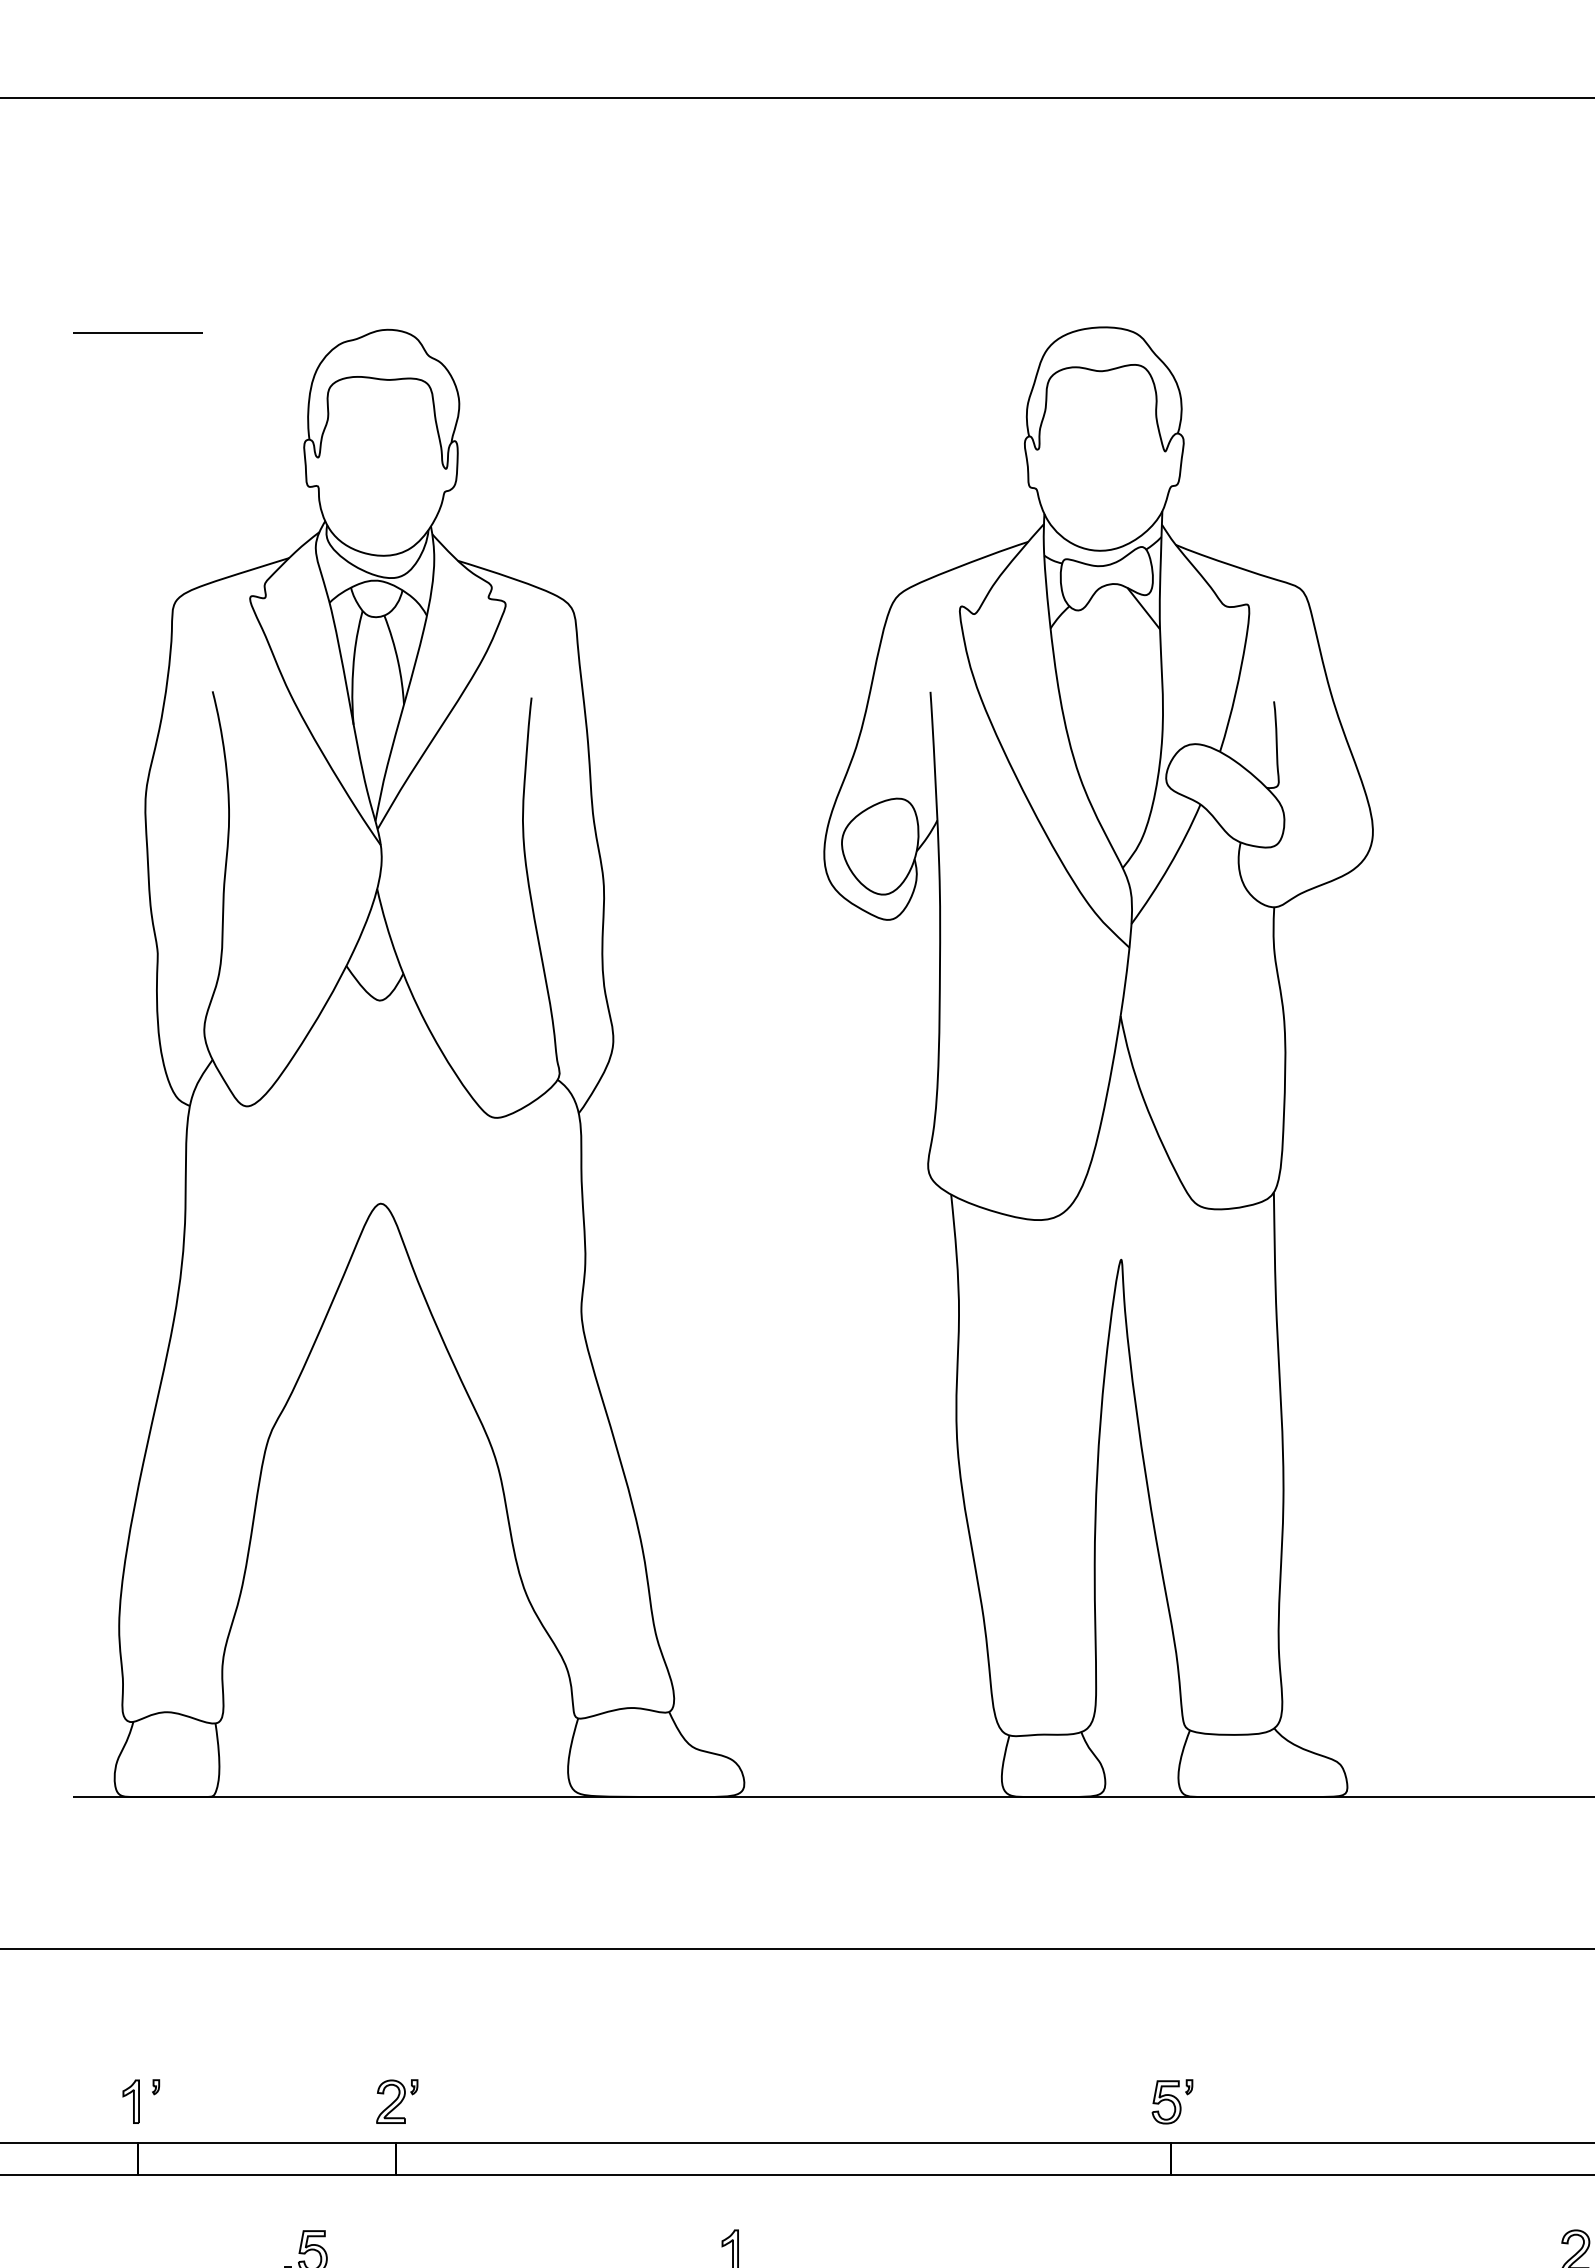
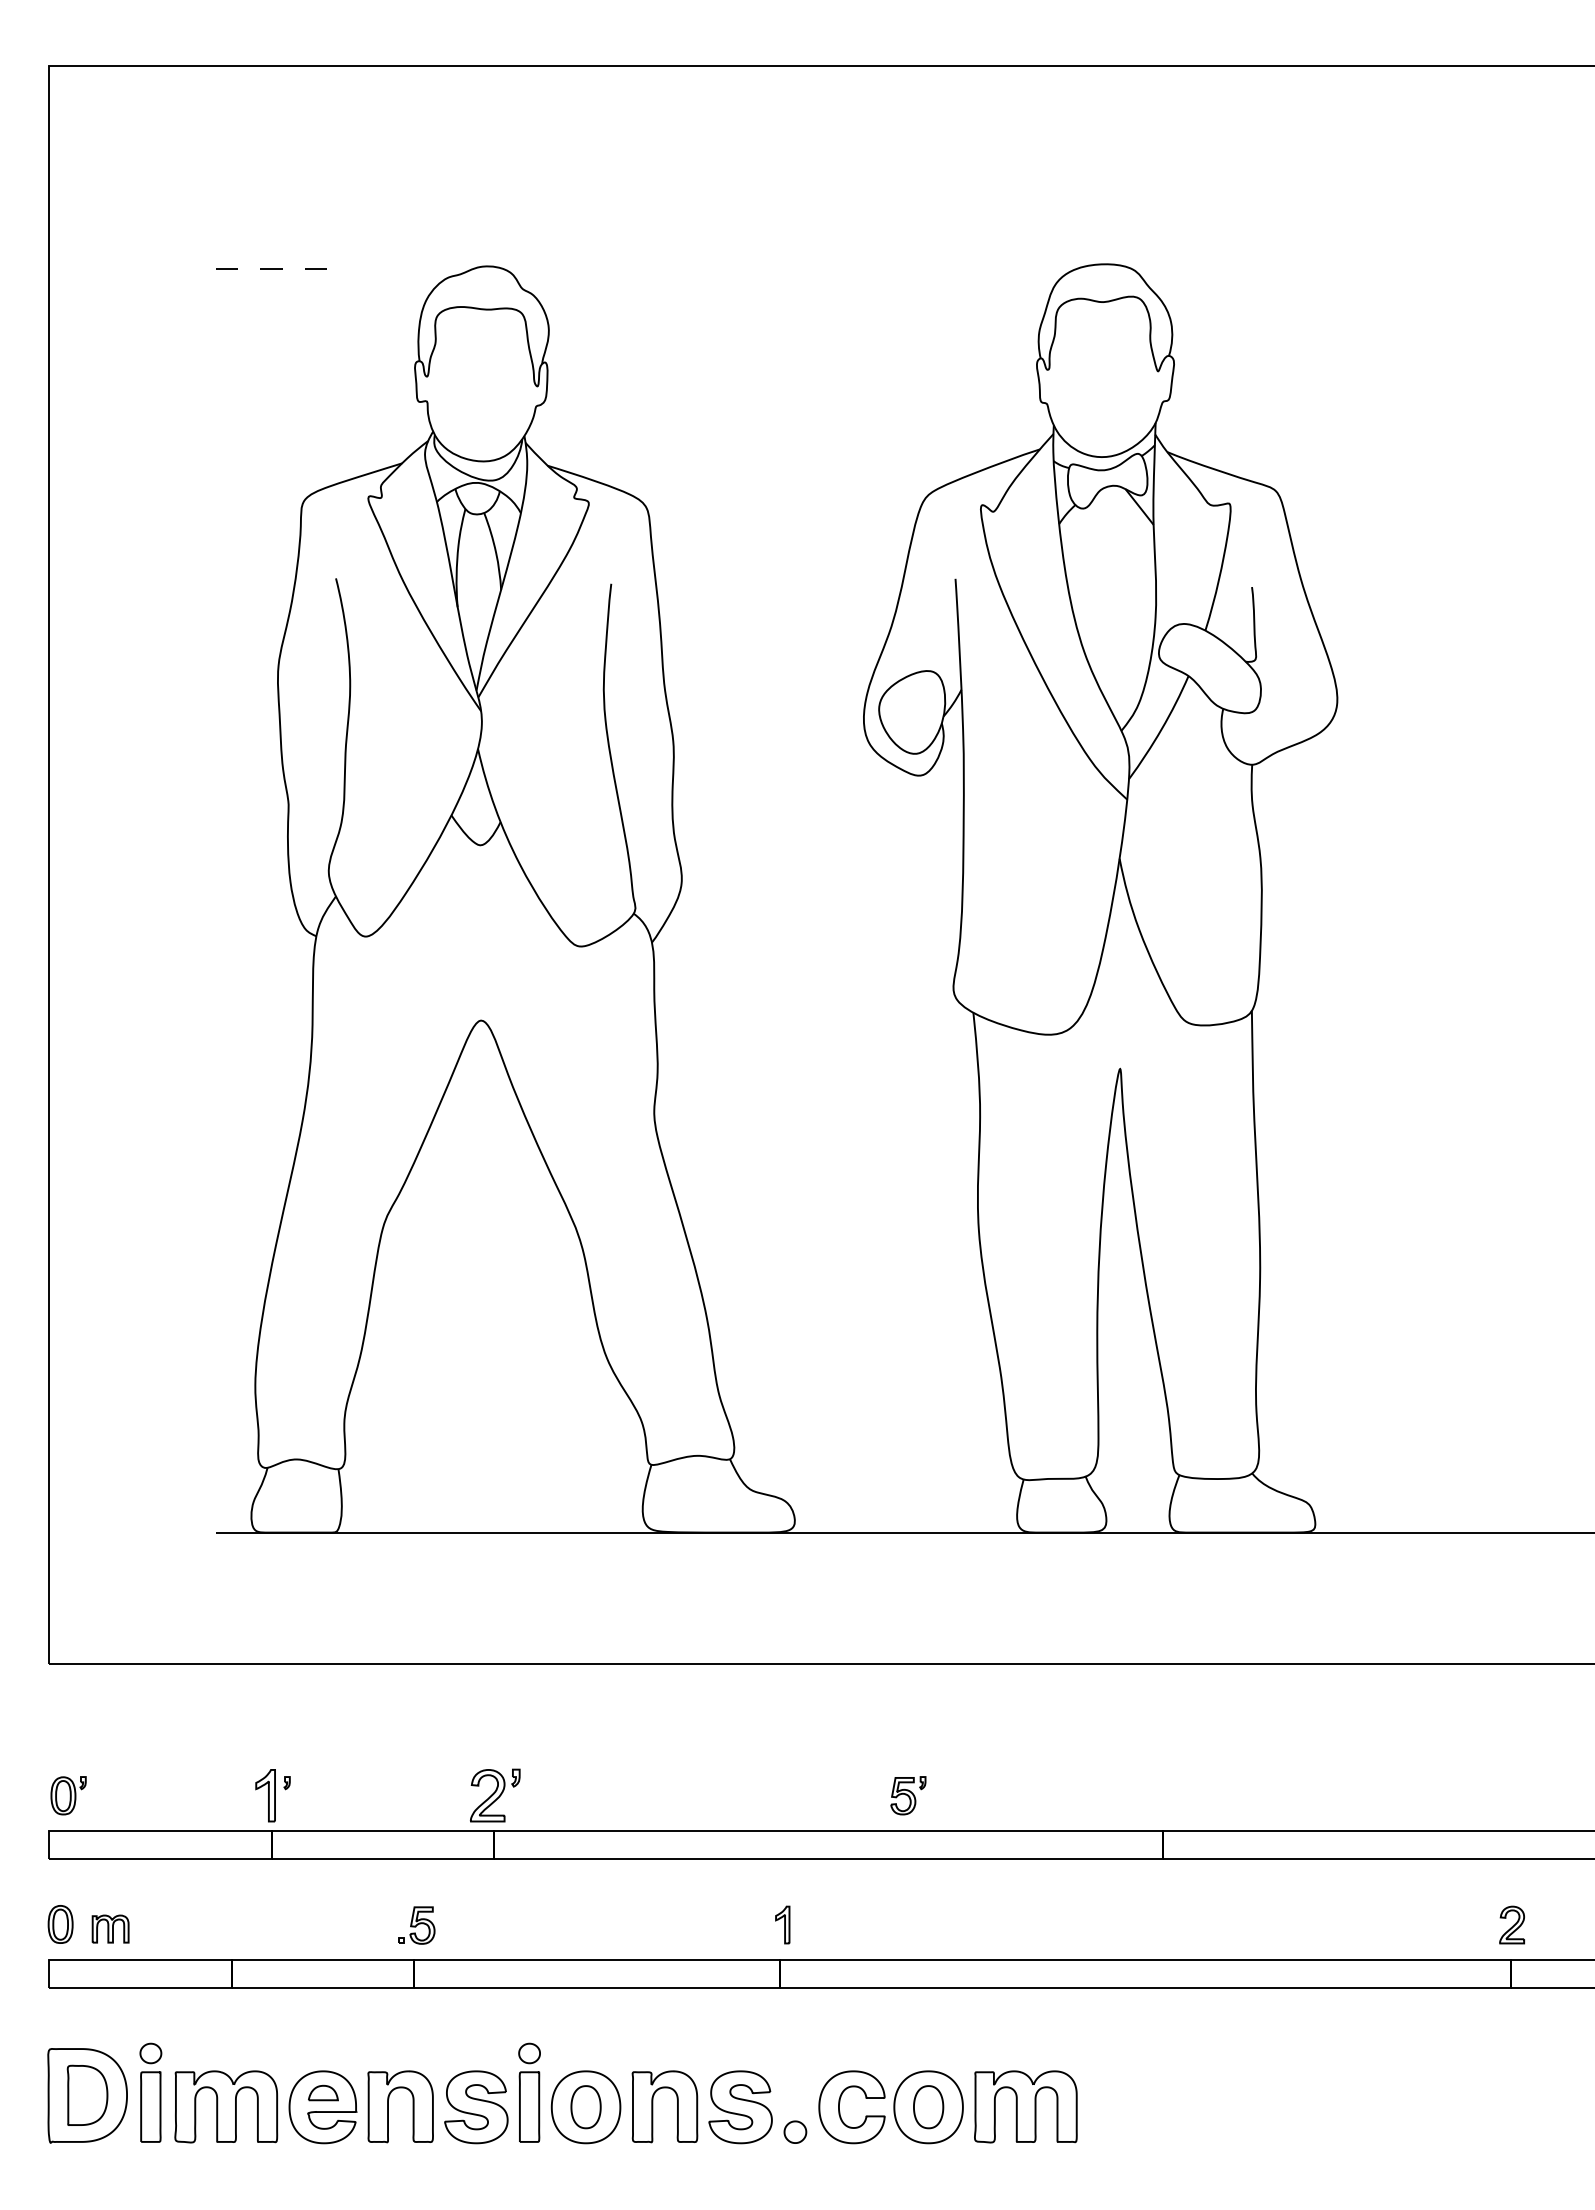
line: (137, 333) -> (271, 269), solid -> dashed
part: (130, 2101) -> (265, 1795), size x1.4
part: (397, 2101) -> (495, 1795), size x1.4
part: (1172, 2101) -> (908, 1795), moved

